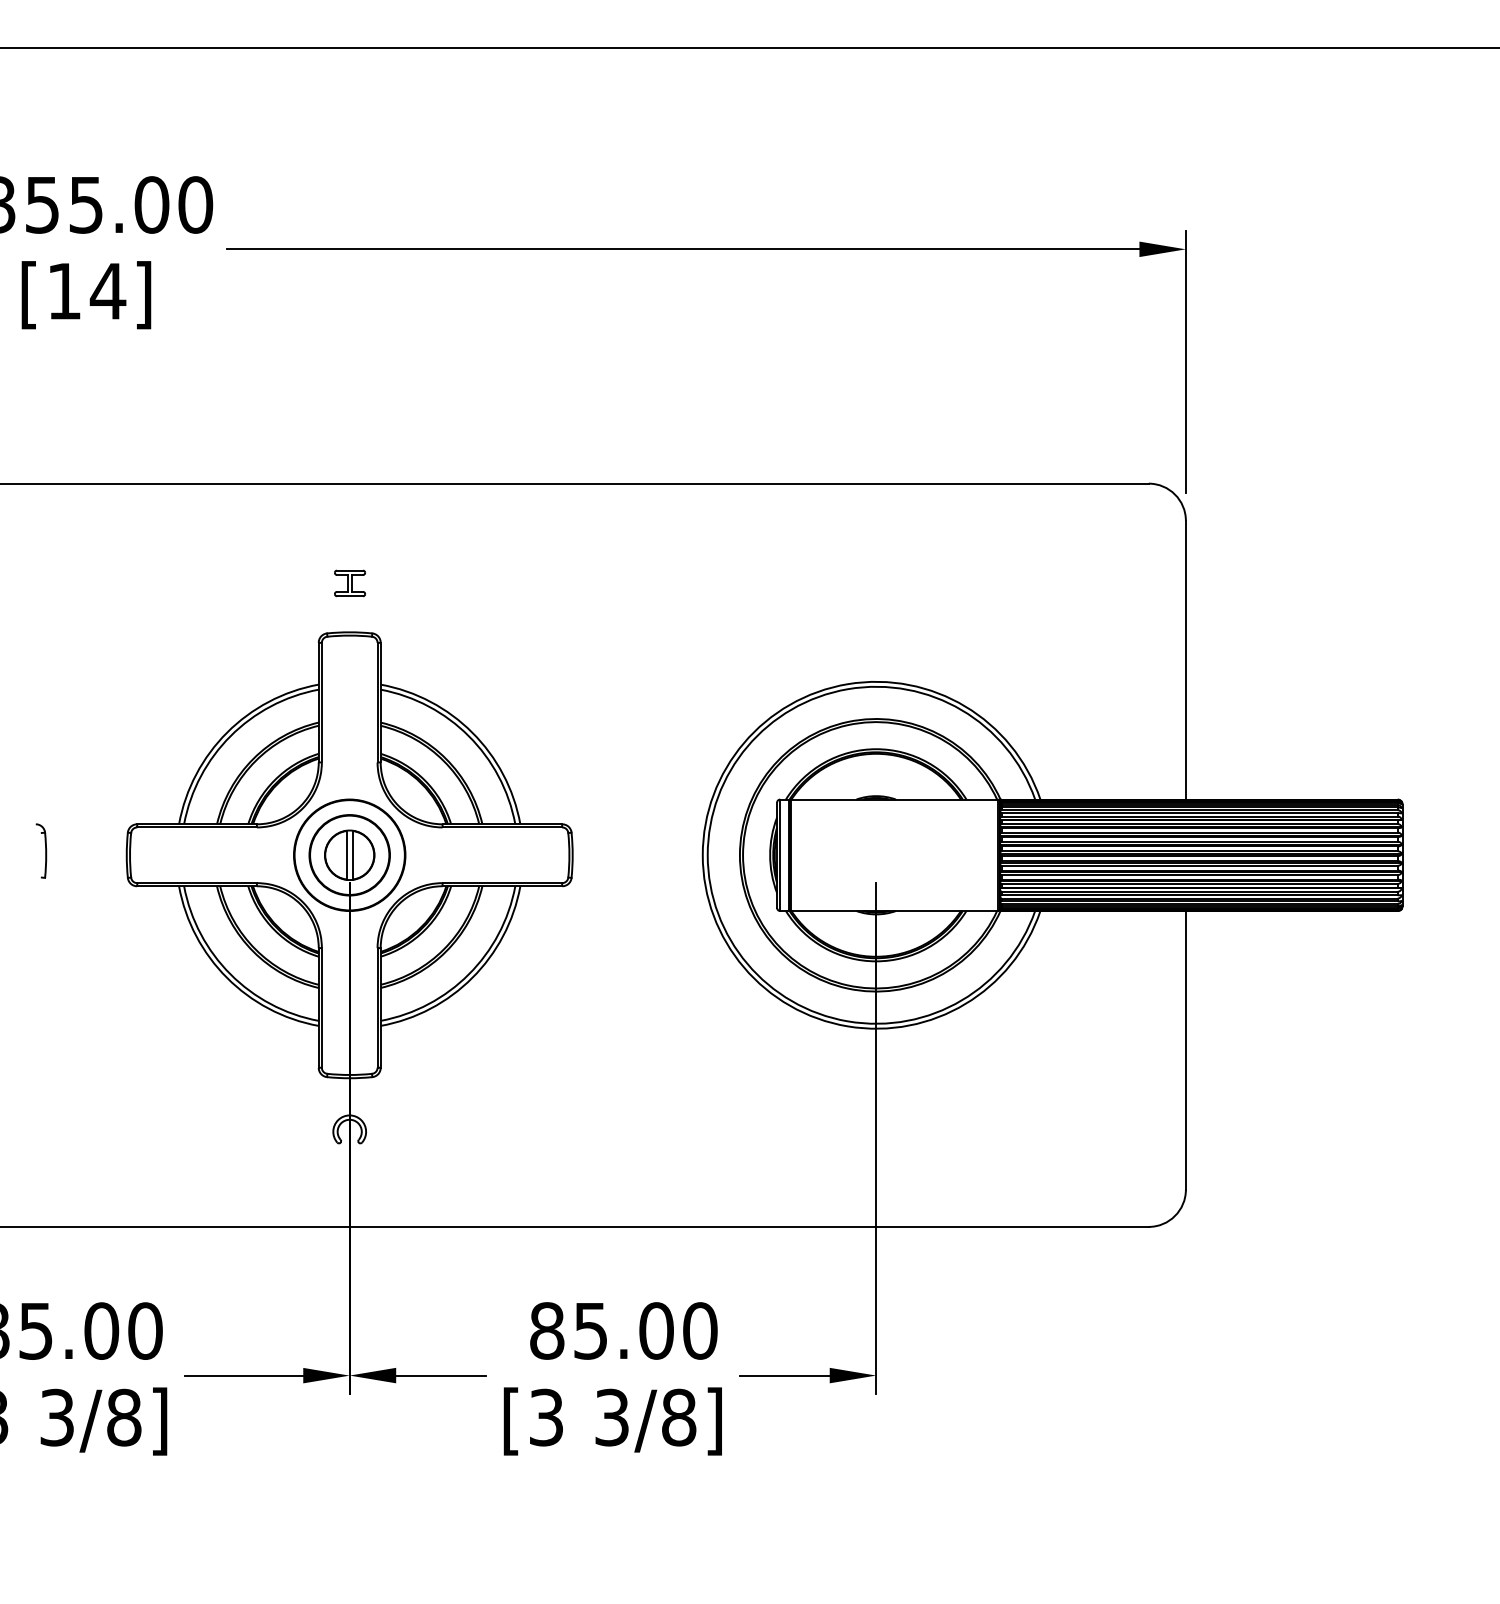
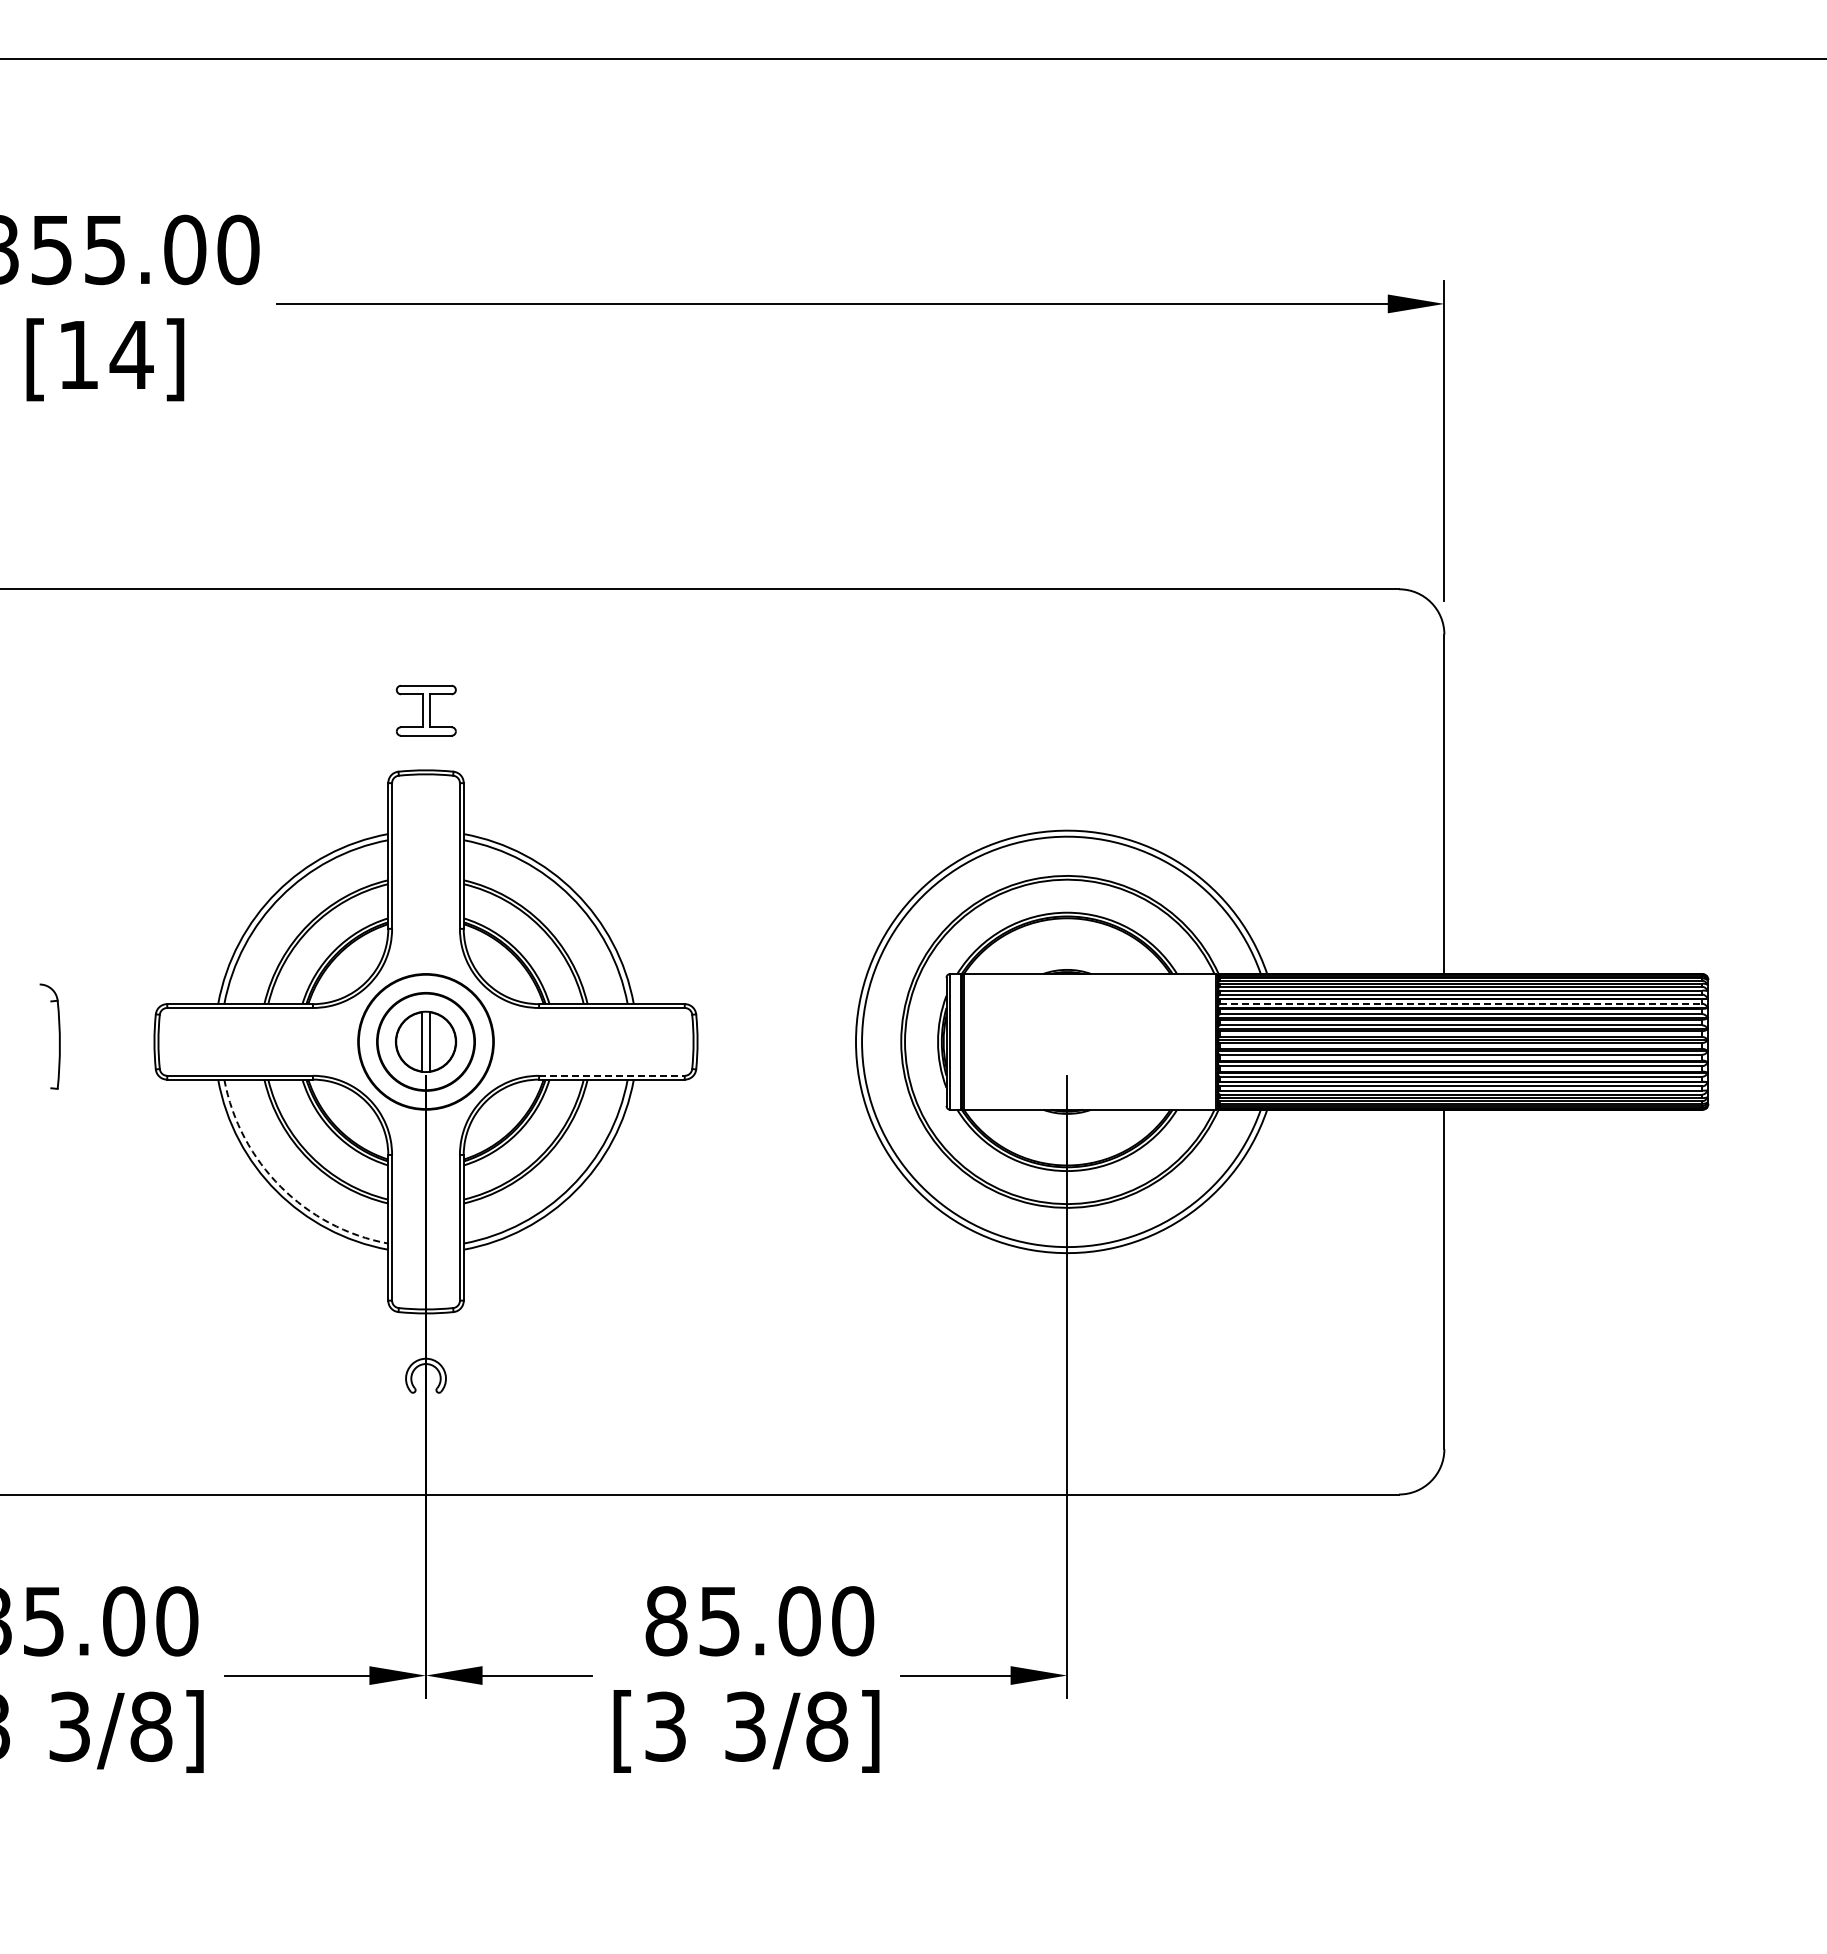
part: (350, 583) -> (426, 710), size x1.6
line: (1199, 823) -> (1461, 1003), solid -> dashed
part: (41, 850) -> (50, 1036), size x1.6
line: (502, 882) -> (611, 1075), solid -> dashed
arc: (230, 974) -> (280, 1186), solid -> dashed

